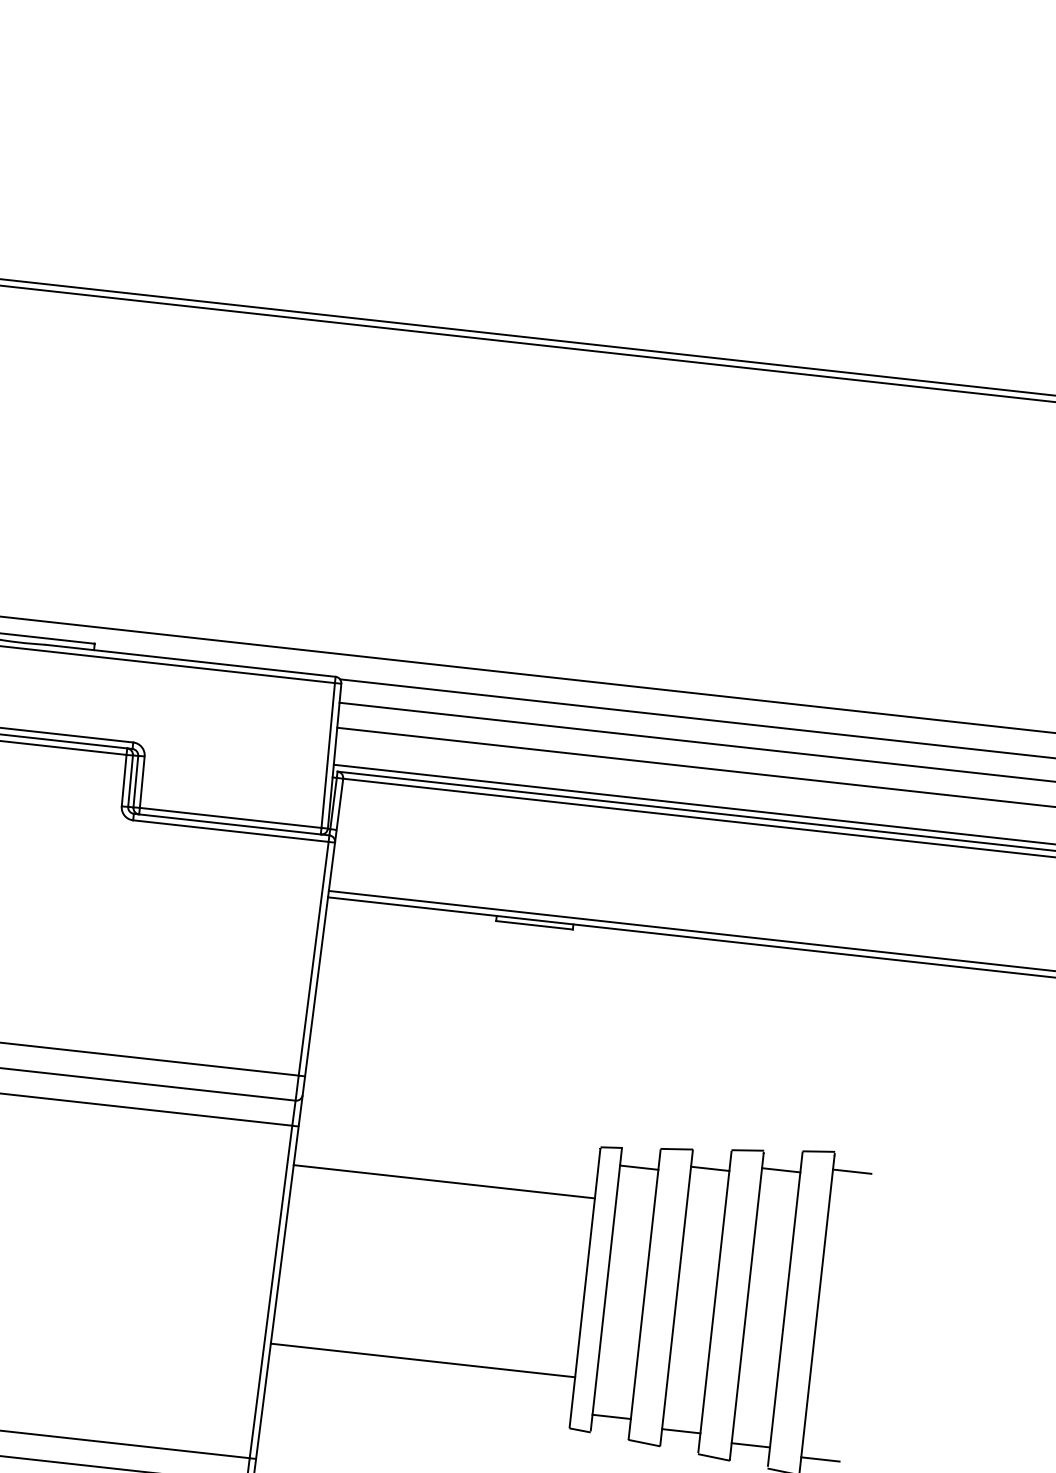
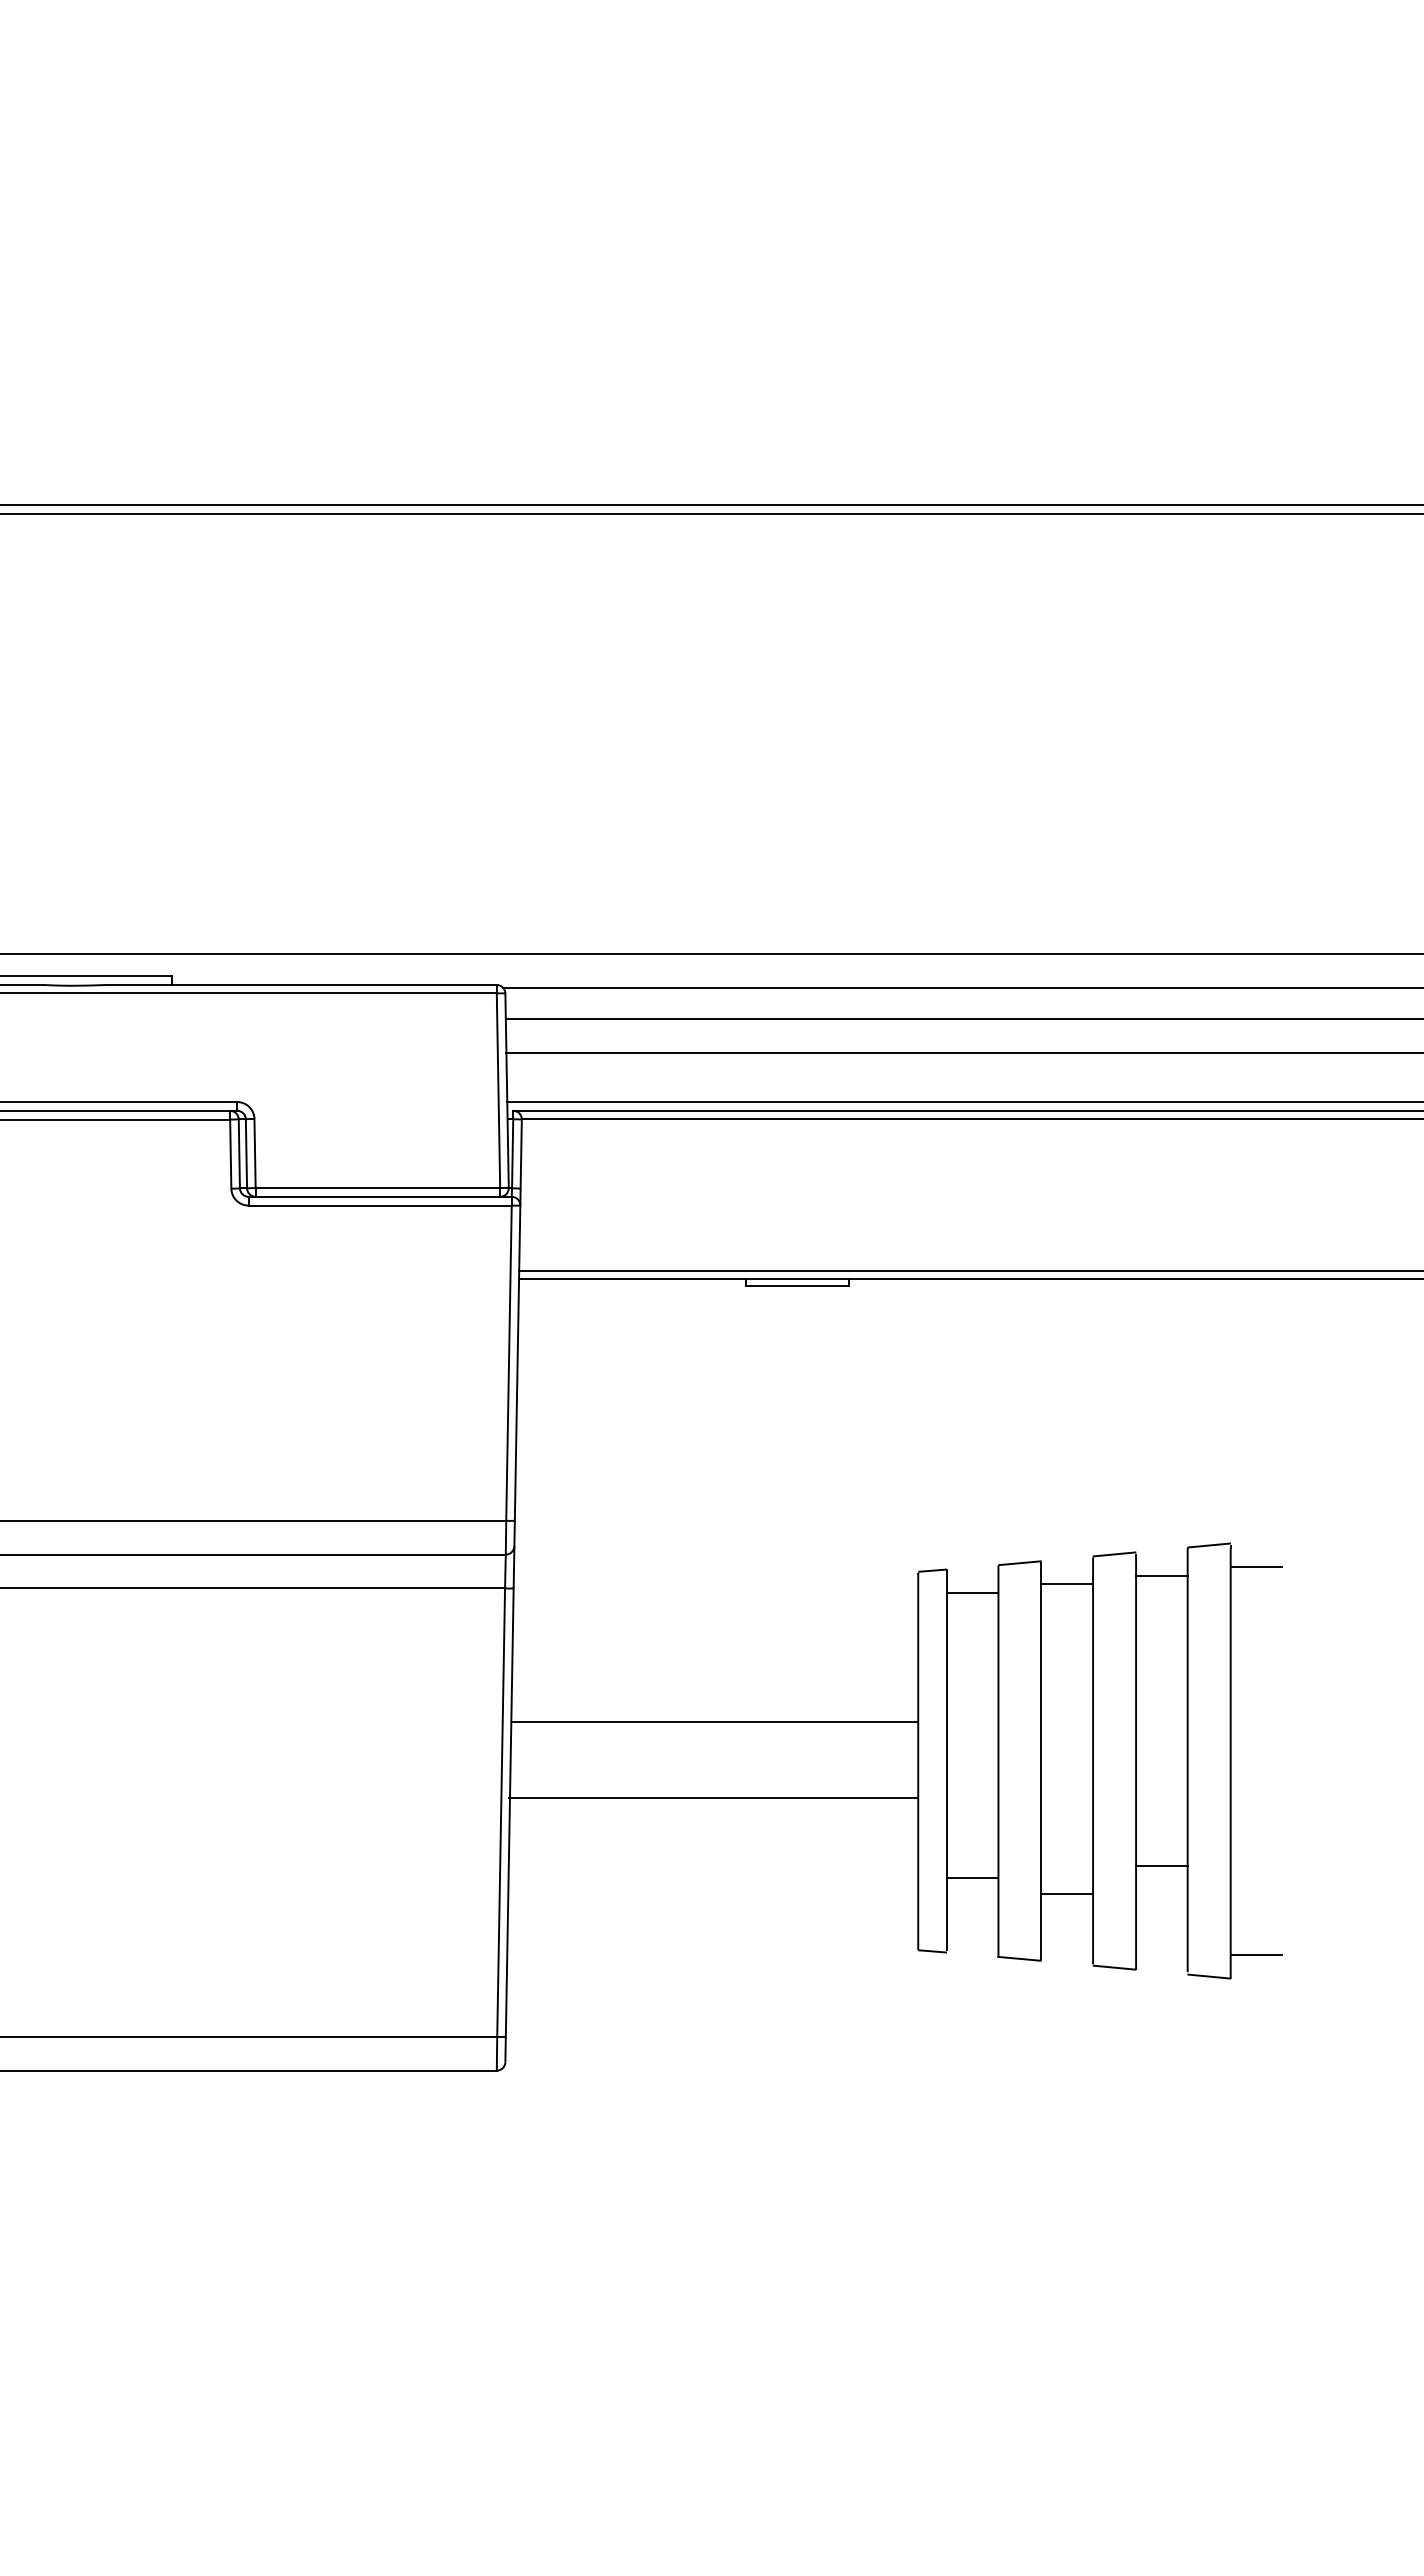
line: (444, 1181) -> (715, 1721), moved
line: (423, 1360) -> (713, 1798), moved
line: (611, 1416) -> (972, 1877), moved
line: (681, 1431) -> (1067, 1893), moved
line: (750, 1445) -> (1161, 1866), moved

